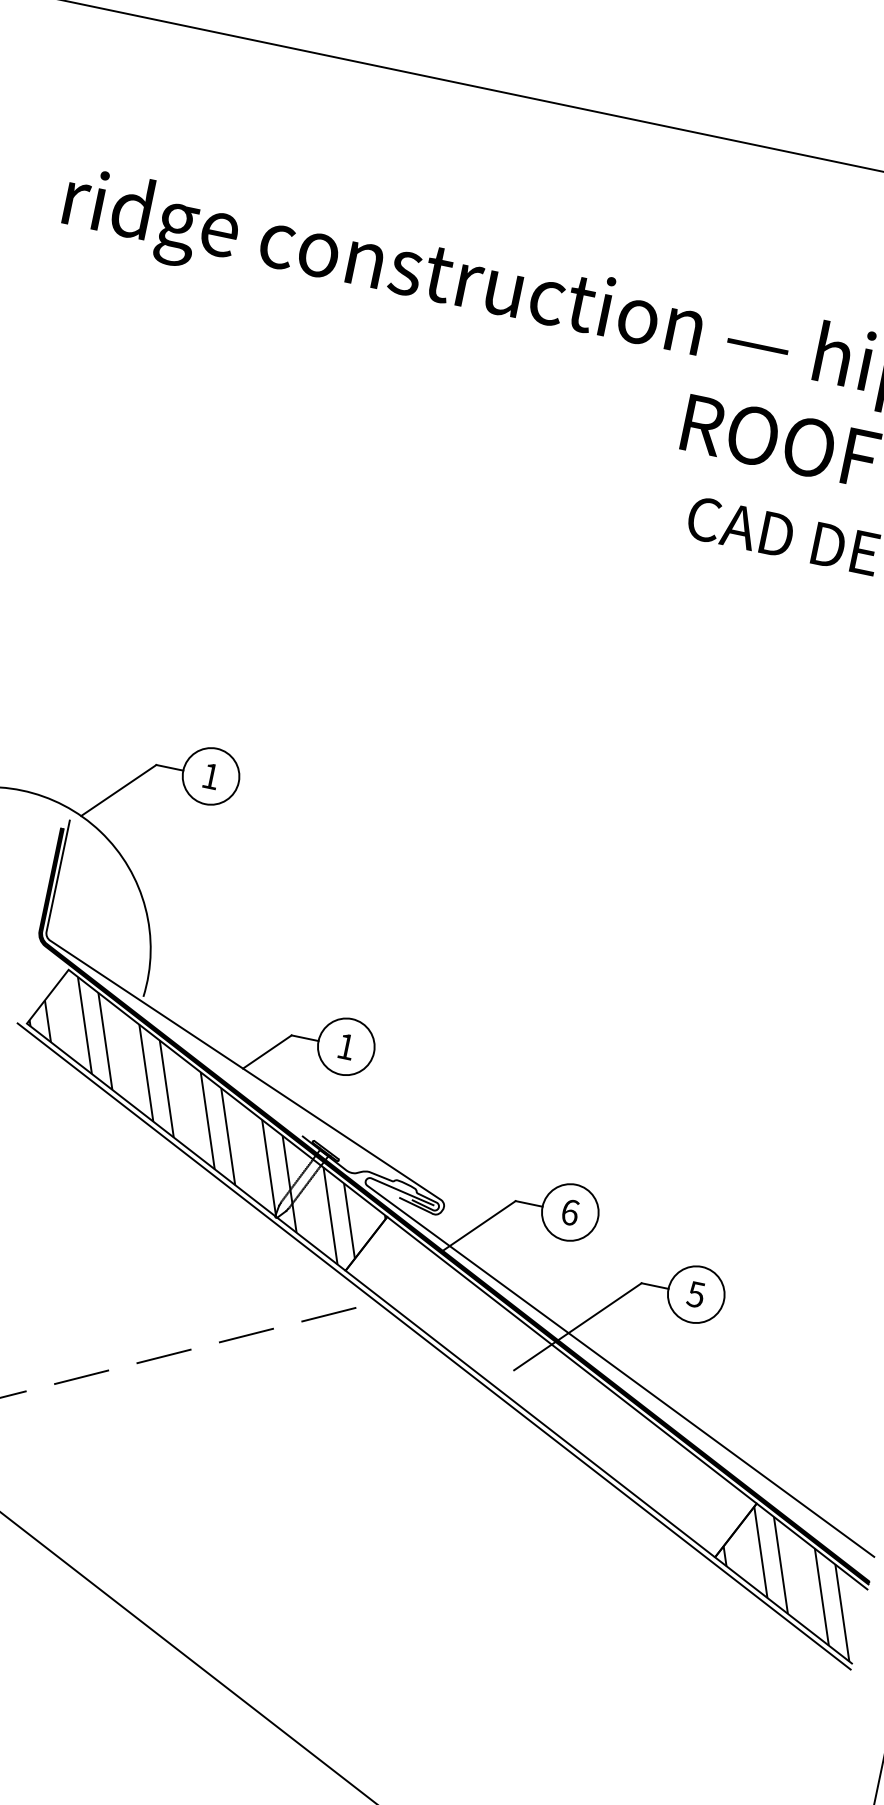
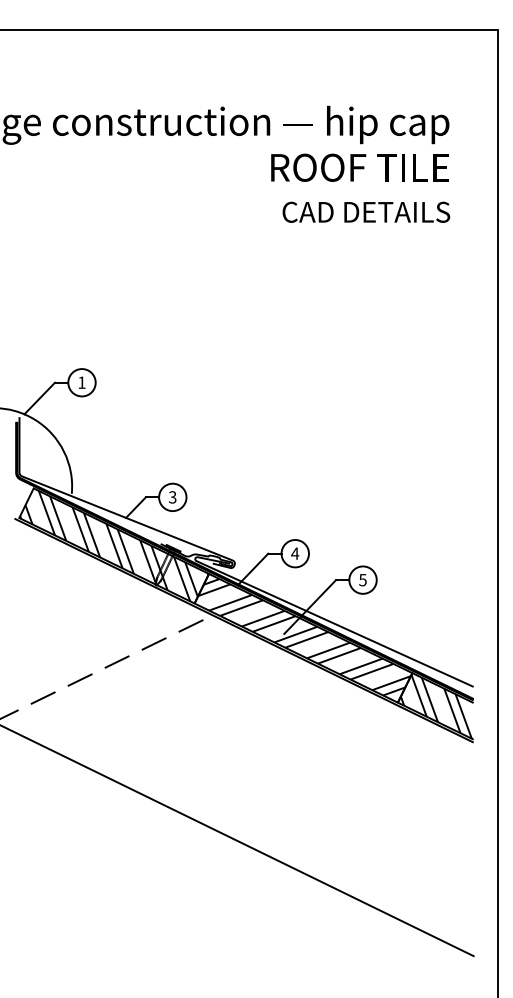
text: (345, 1046) -> (172, 497), 1 -> 3
text: (570, 1212) -> (295, 553), 6 -> 4
hatch: (553, 1385) -> (304, 637), added

